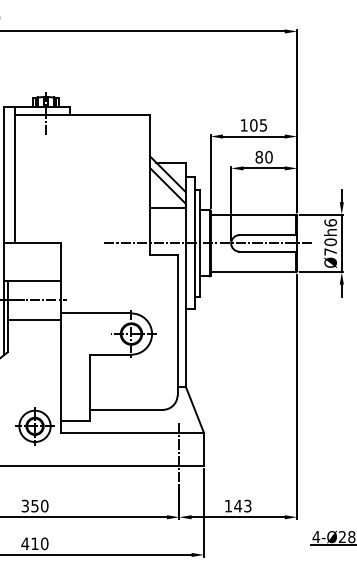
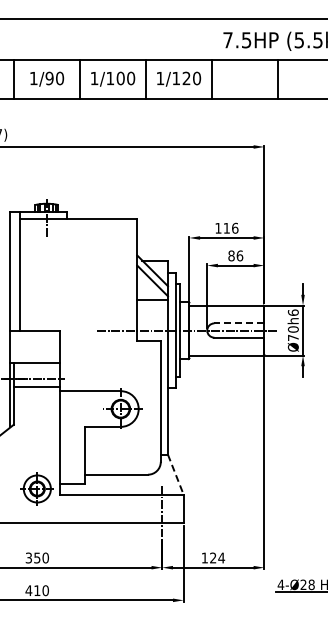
text: (258, 124) -> (230, 227), 105 -> 116
text: (269, 156) -> (240, 255), 80 -> 86
line: (268, 235) -> (239, 323), solid -> dashed
line: (34, 319) -> (36, 386), moved
line: (195, 410) -> (176, 475), solid -> dashed
text: (243, 505) -> (217, 557), 143 -> 124

